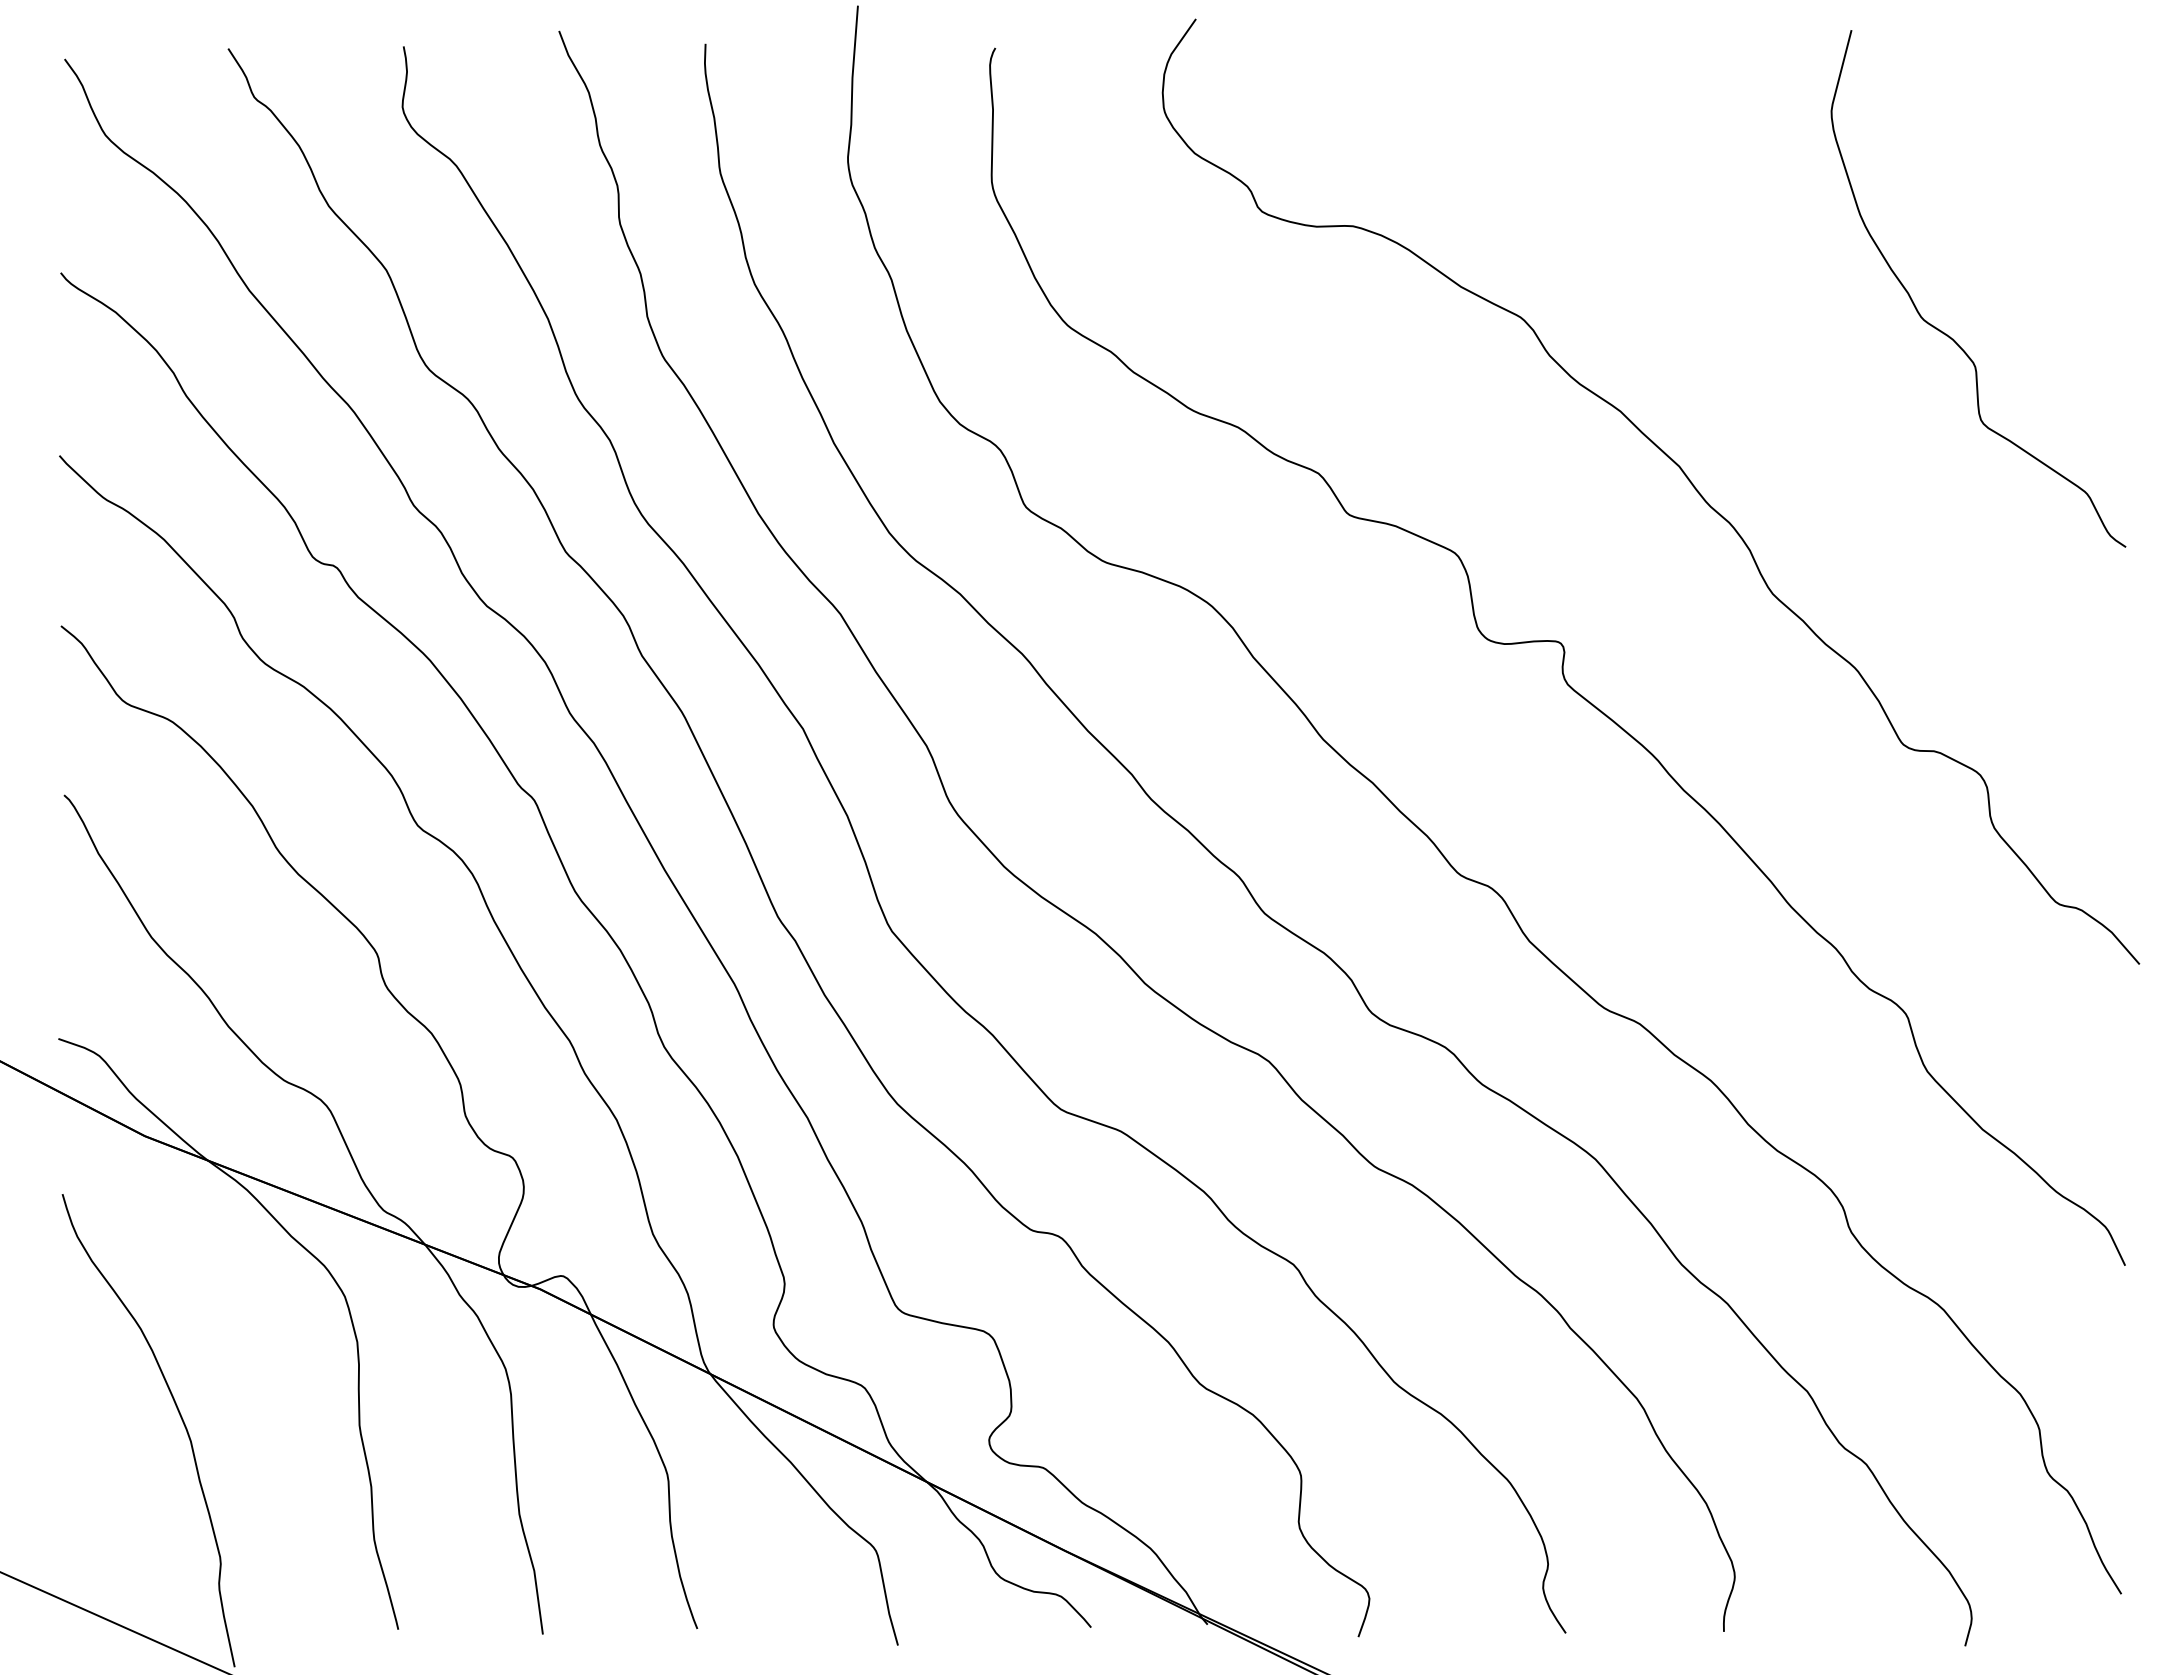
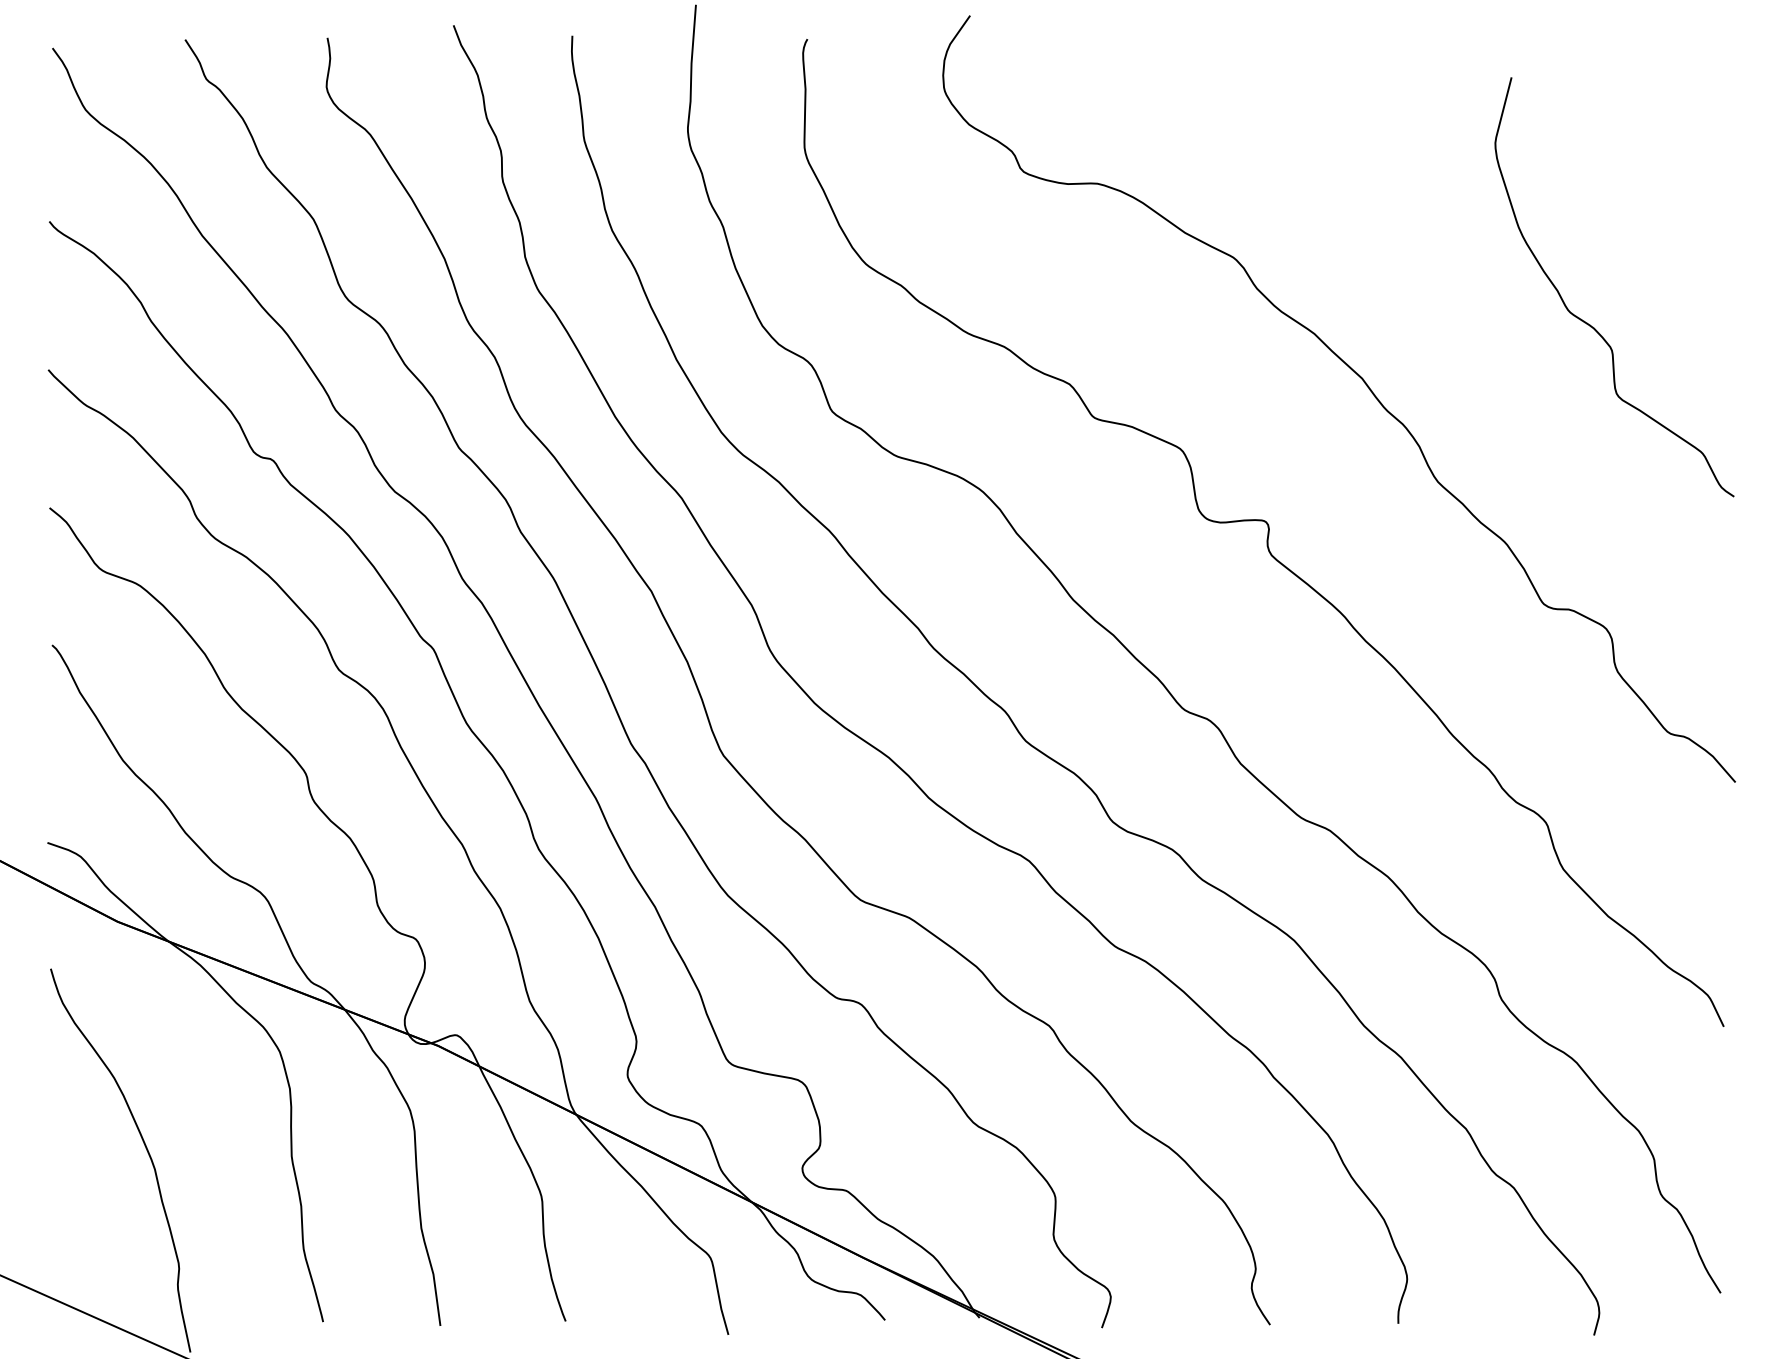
curve: (1946, 333) -> (1588, 323), moved

